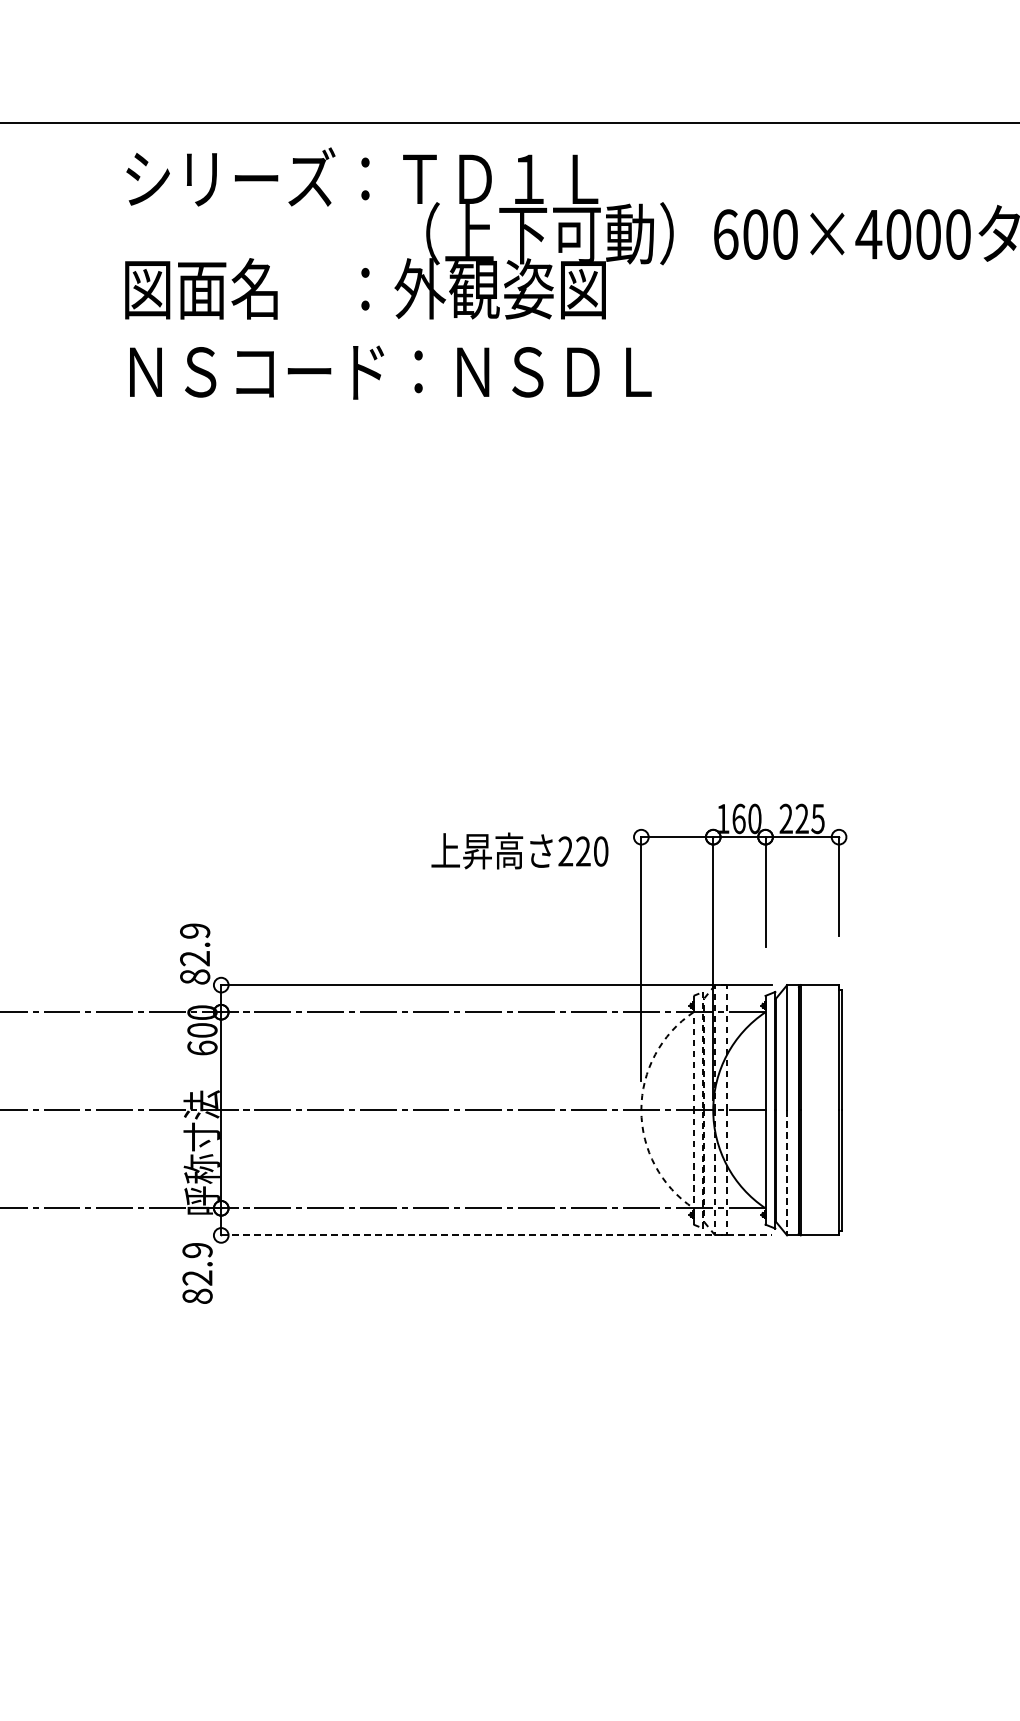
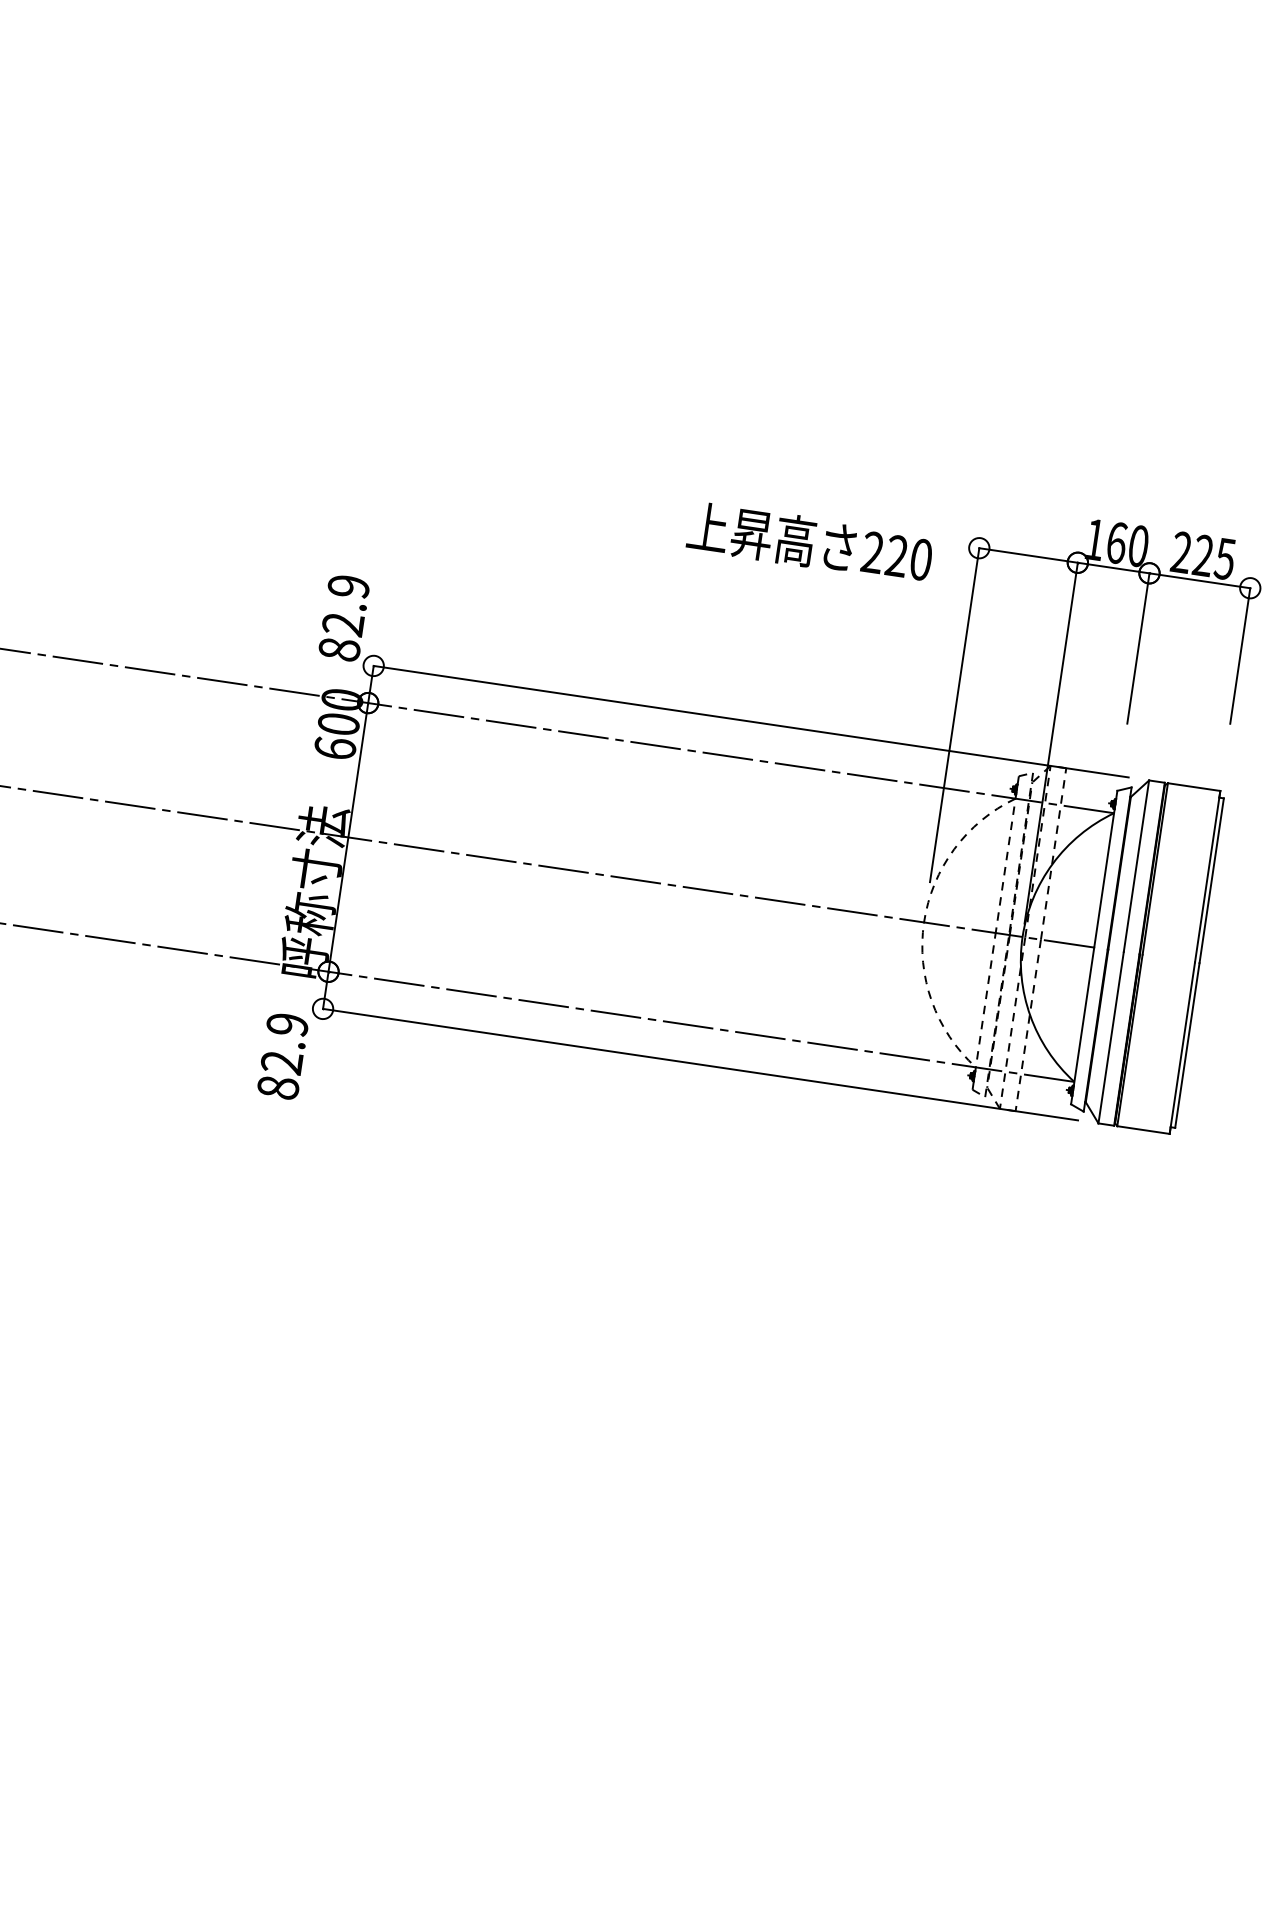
line: (787, 1172) -> (1111, 1037), dashed -> solid
line: (497, 1235) -> (701, 1064), dashed -> solid

